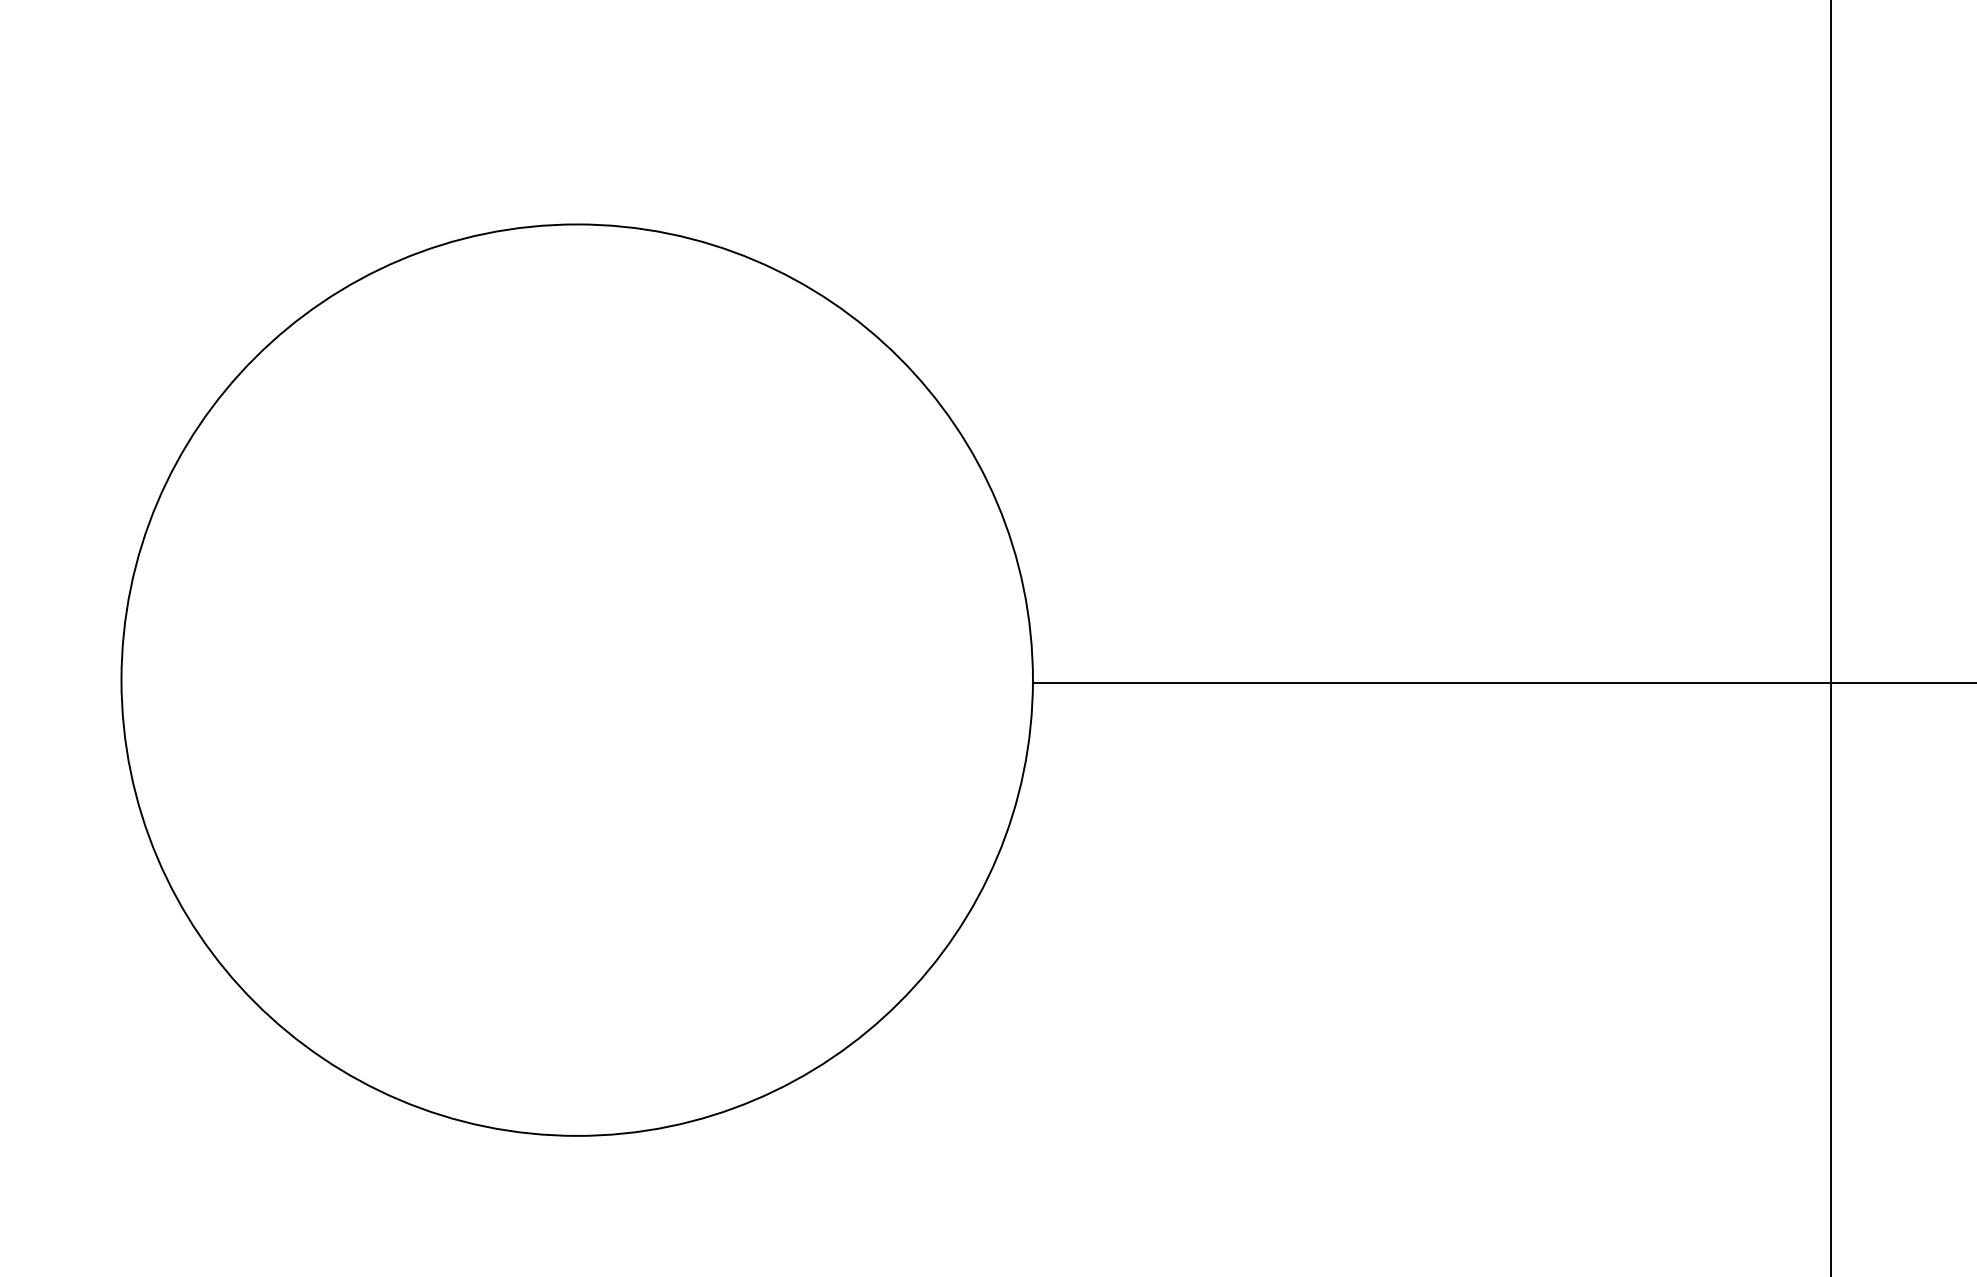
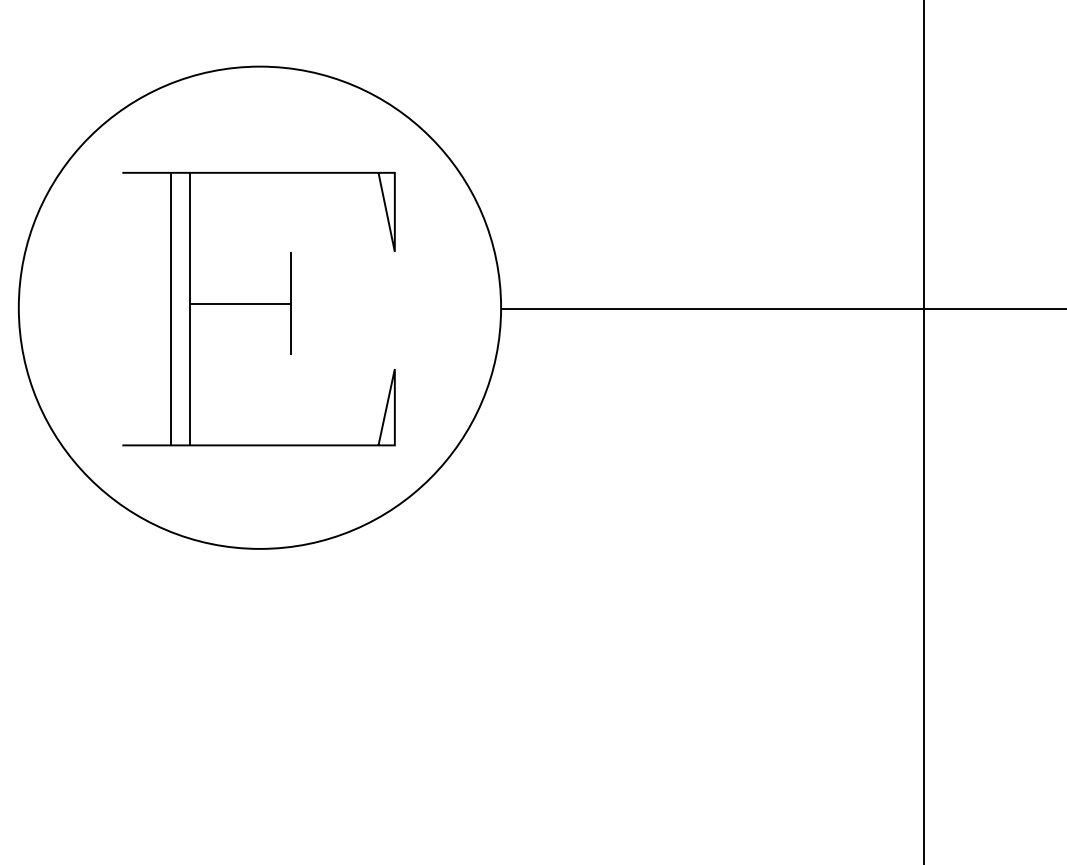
part: (574, 681) -> (258, 308), added

